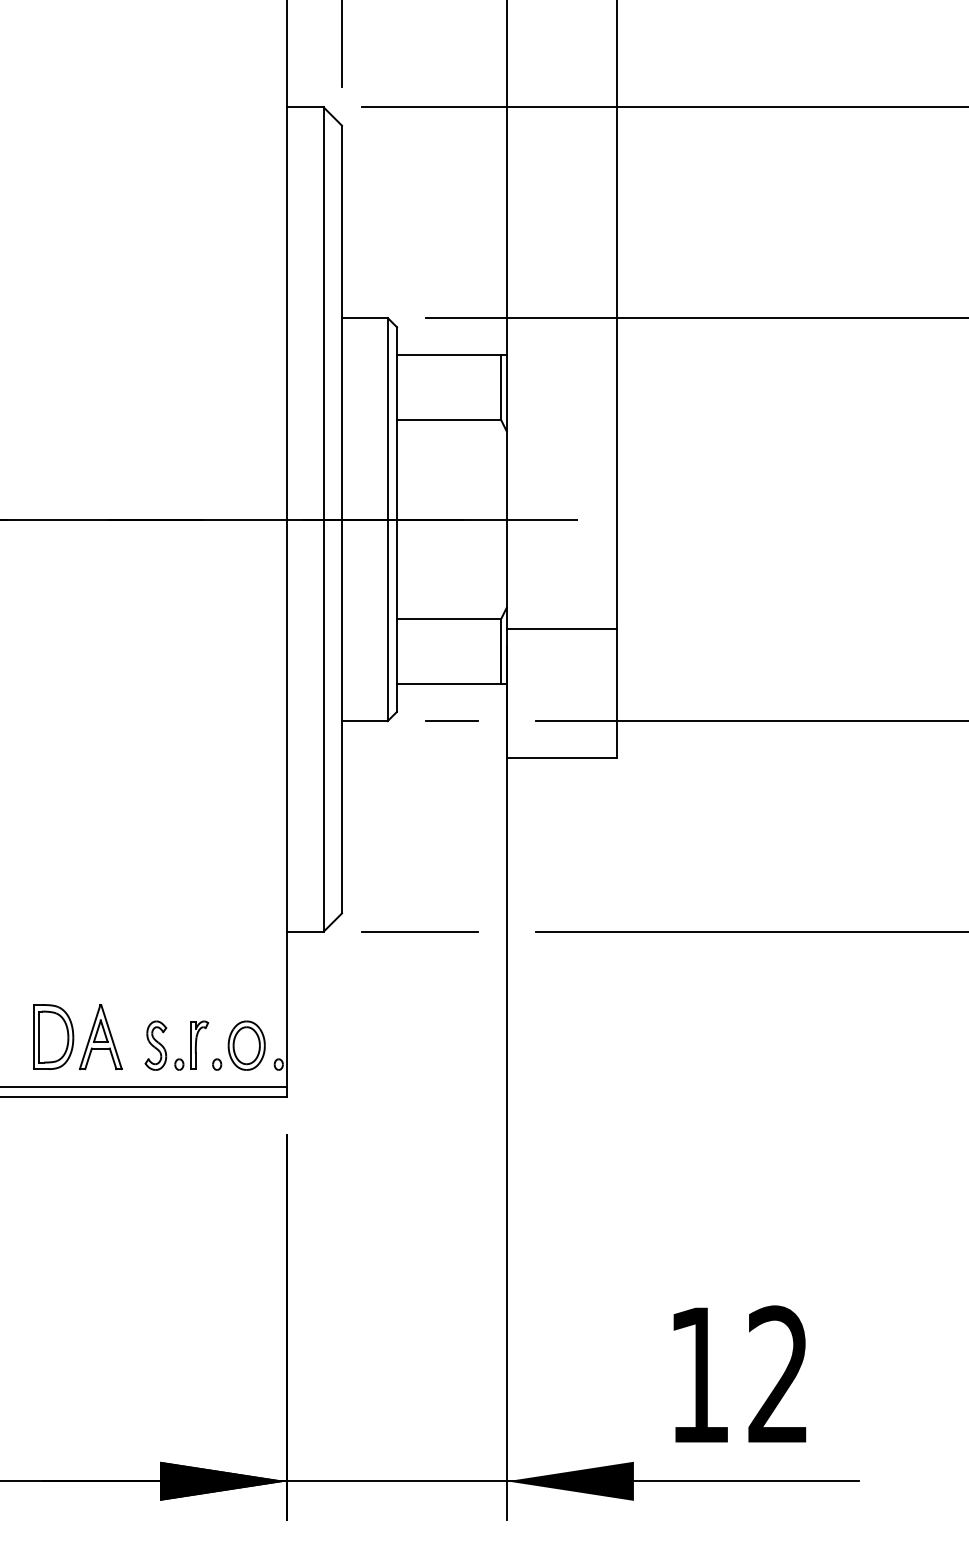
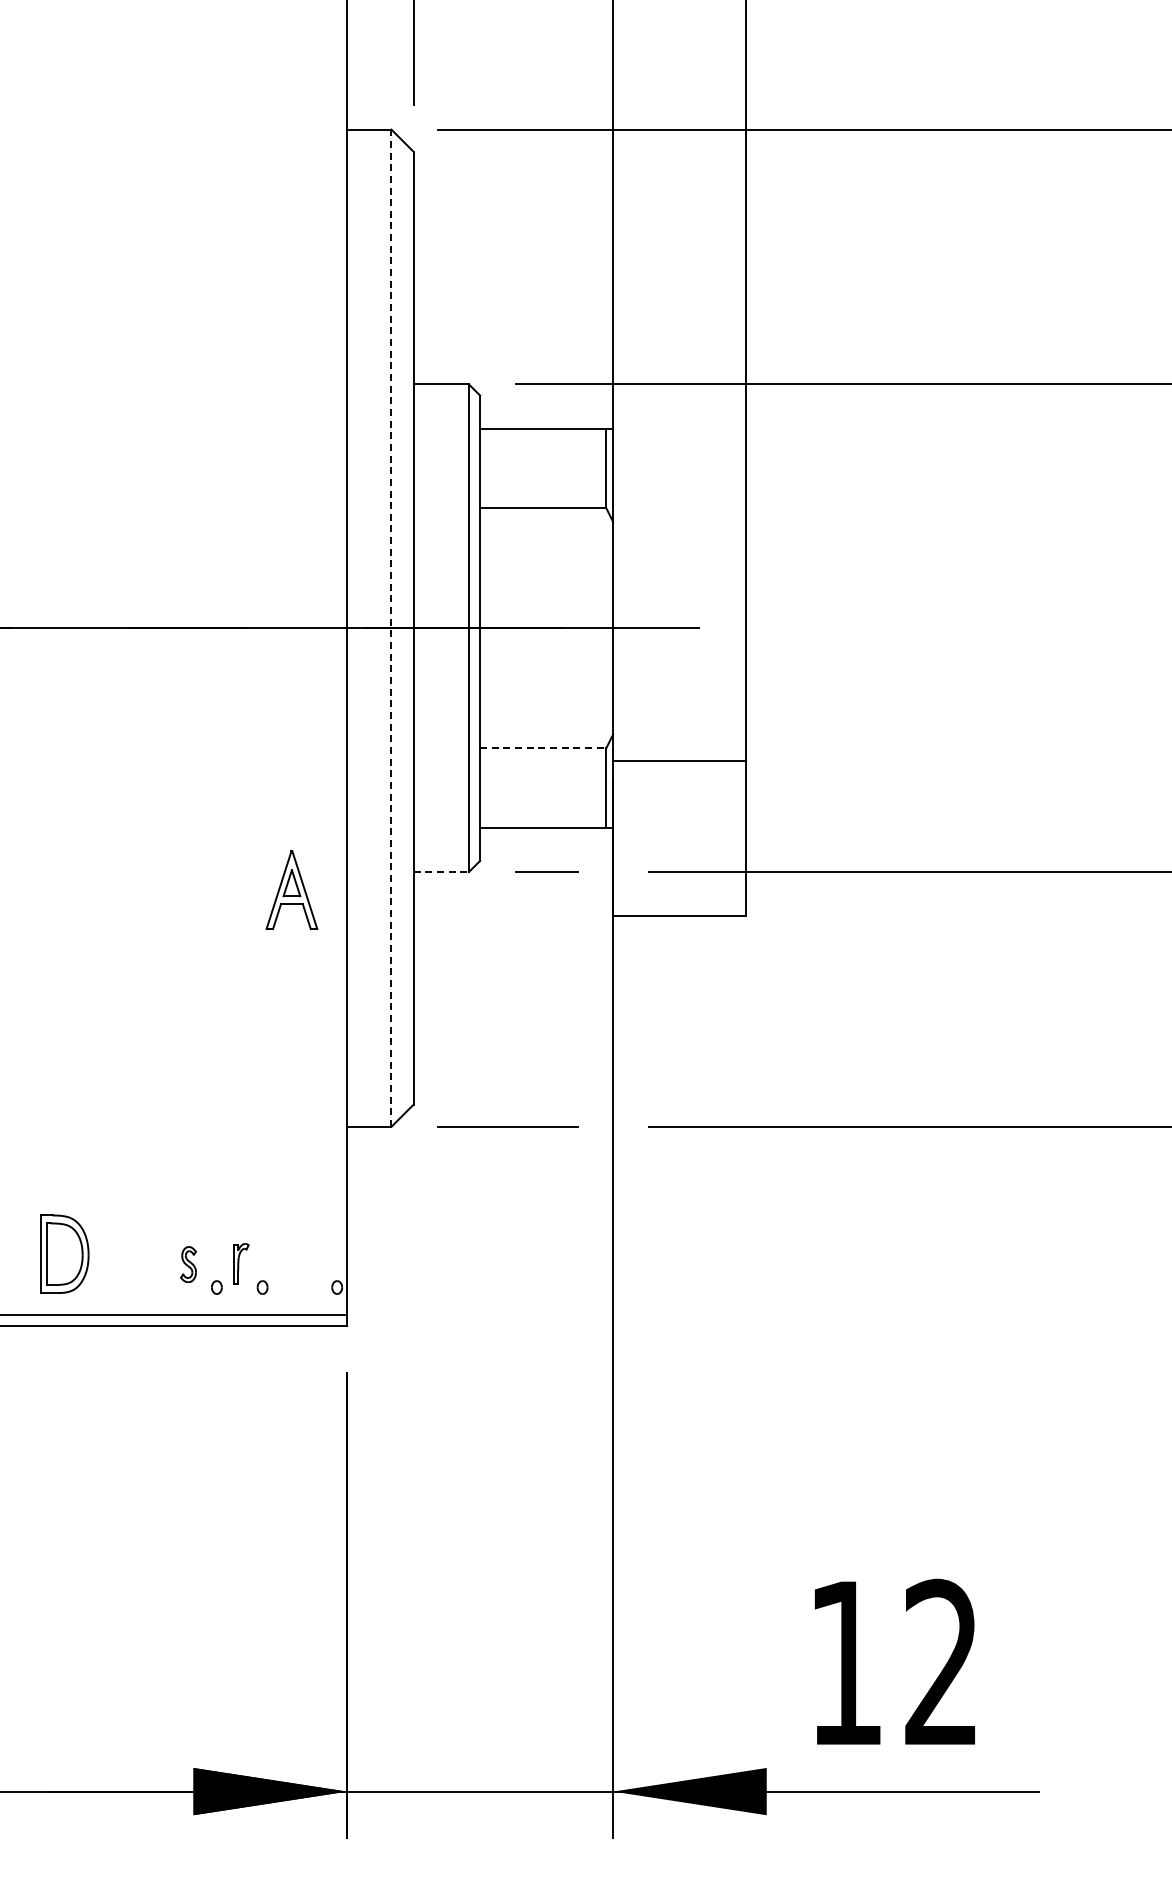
line: (323, 519) -> (391, 628), solid -> dashed
line: (449, 618) -> (543, 748), solid -> dashed
line: (365, 720) -> (441, 871), solid -> dashed
part: (100, 1036) -> (291, 889), moved
part: (199, 1044) -> (241, 1263), size x0.7
part: (155, 1045) -> (188, 1264), size x0.6
part: (246, 1045) -> (298, 1264), removed

